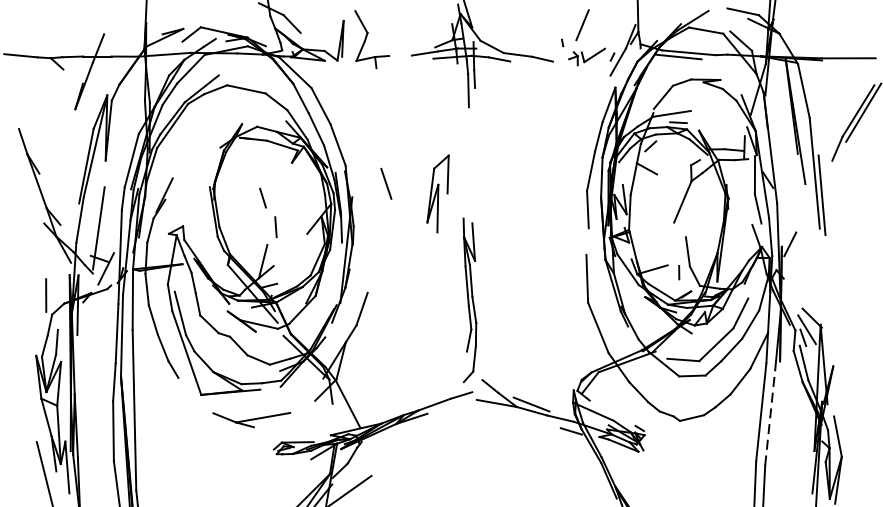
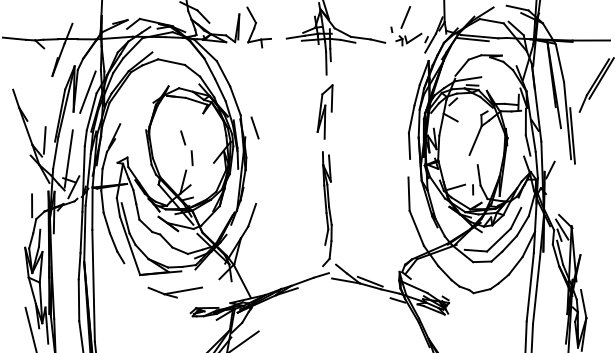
line: (125, 131) -> (87, 91), added
line: (385, 183) -> (254, 127), moved
part: (437, 193) -> (324, 111), moved
line: (63, 201) -> (44, 140), added
line: (770, 417) -> (536, 290), dashed -> solid

